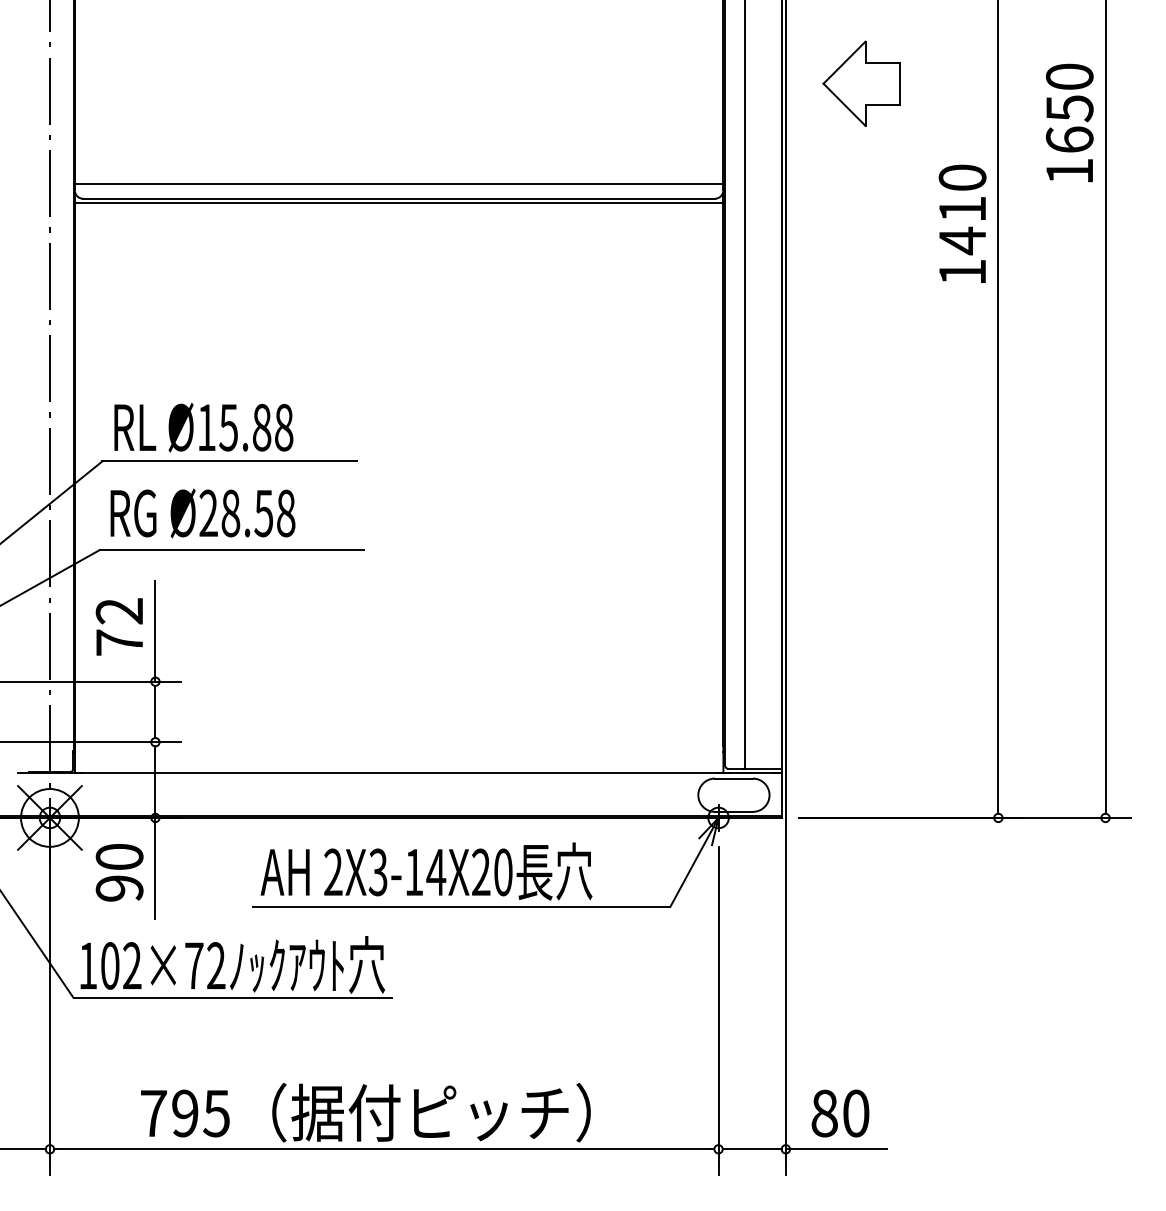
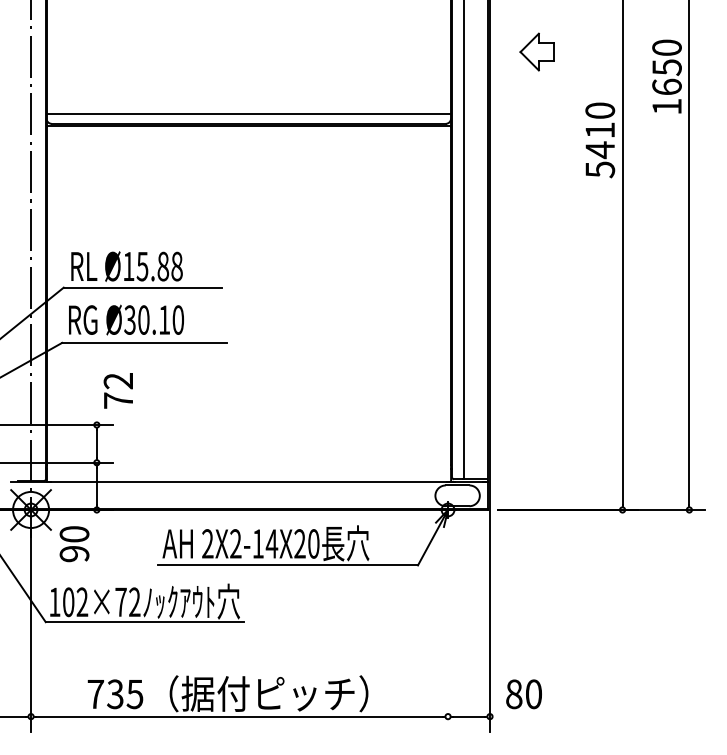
part: (860, 82) -> (536, 51), size x0.7
text: (963, 271) -> (600, 169), 1410 -> 5410
text: (247, 512) -> (154, 319), Ø28.58 -> Ø30.10
text: (117, 626) -> (117, 390), moved
line: (154, 631) -> (96, 393), removed
line: (154, 866) -> (96, 540), removed
text: (377, 871) -> (235, 543), 2X3-14X20 -> 2X2-14X20
line: (719, 1011) -> (448, 630), removed
text: (185, 1113) -> (115, 694), 795 -> 735
line: (836, 1149) -> (521, 716), removed

